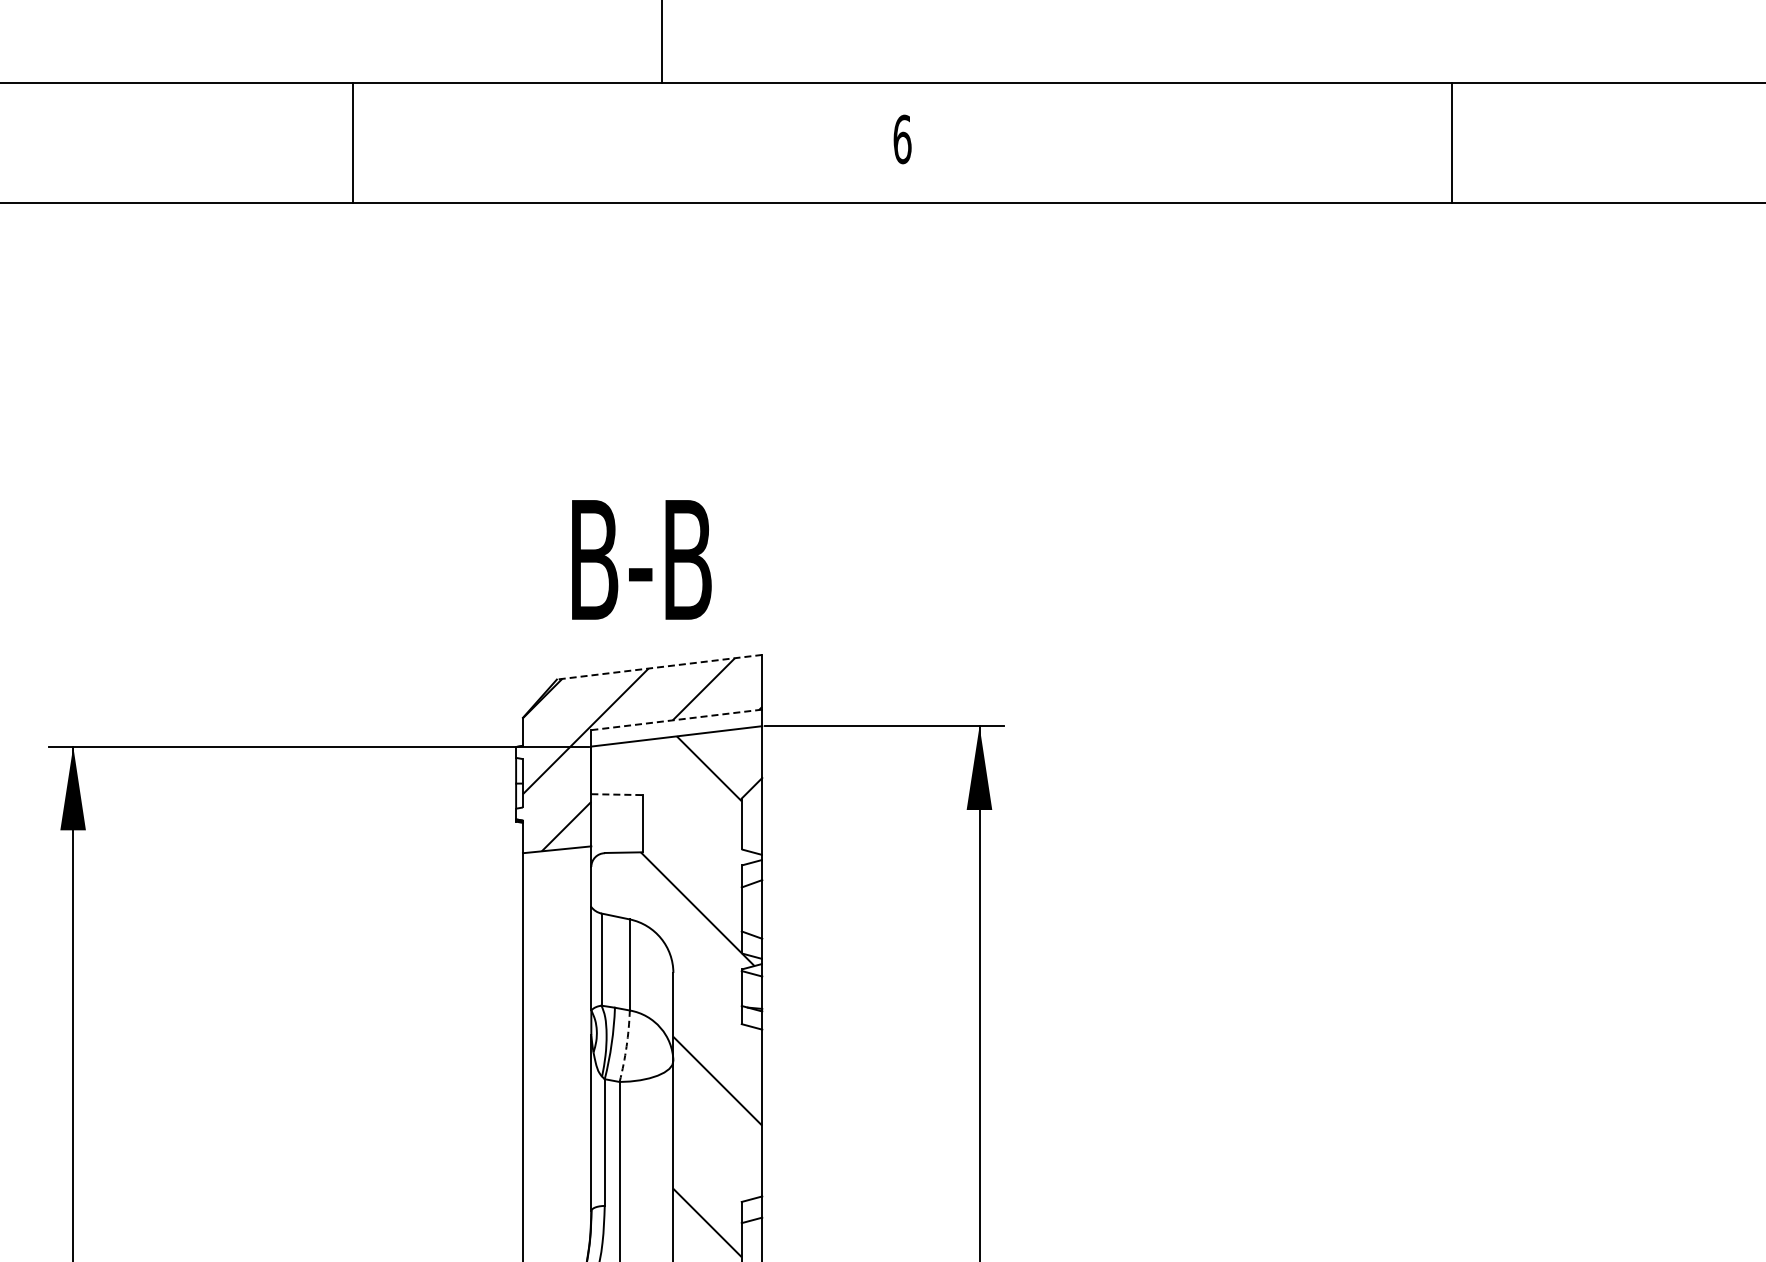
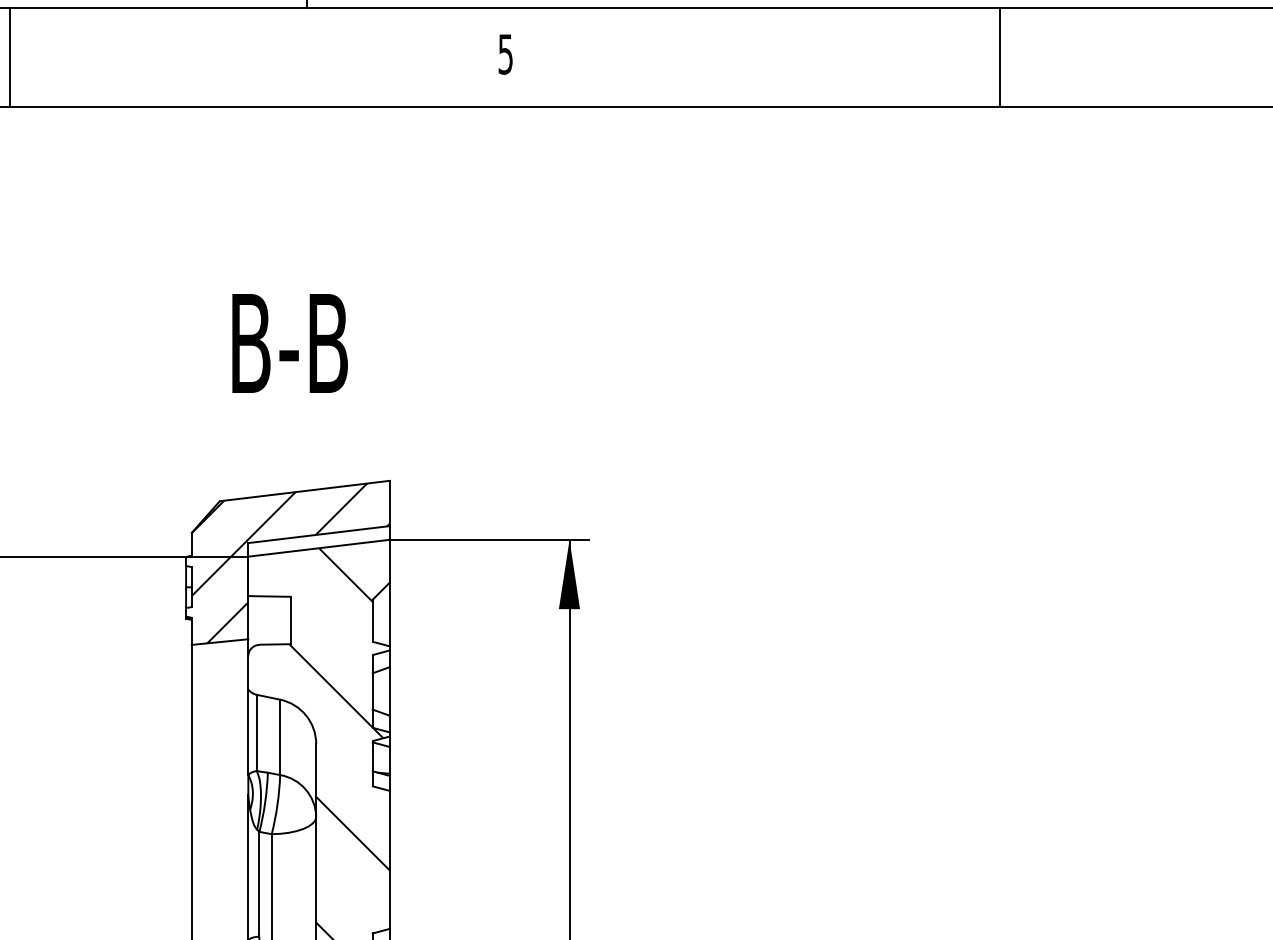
text: (902, 139) -> (505, 54), 6 -> 5
line: (353, 142) -> (10, 56), moved
line: (1451, 142) -> (999, 56), moved
text: (641, 559) -> (289, 343), moved
line: (659, 667) -> (304, 491), dashed -> solid
line: (677, 719) -> (319, 534), dashed -> solid
line: (616, 794) -> (269, 596), dashed -> solid
arc: (626, 1046) -> (277, 804), dashed -> solid

